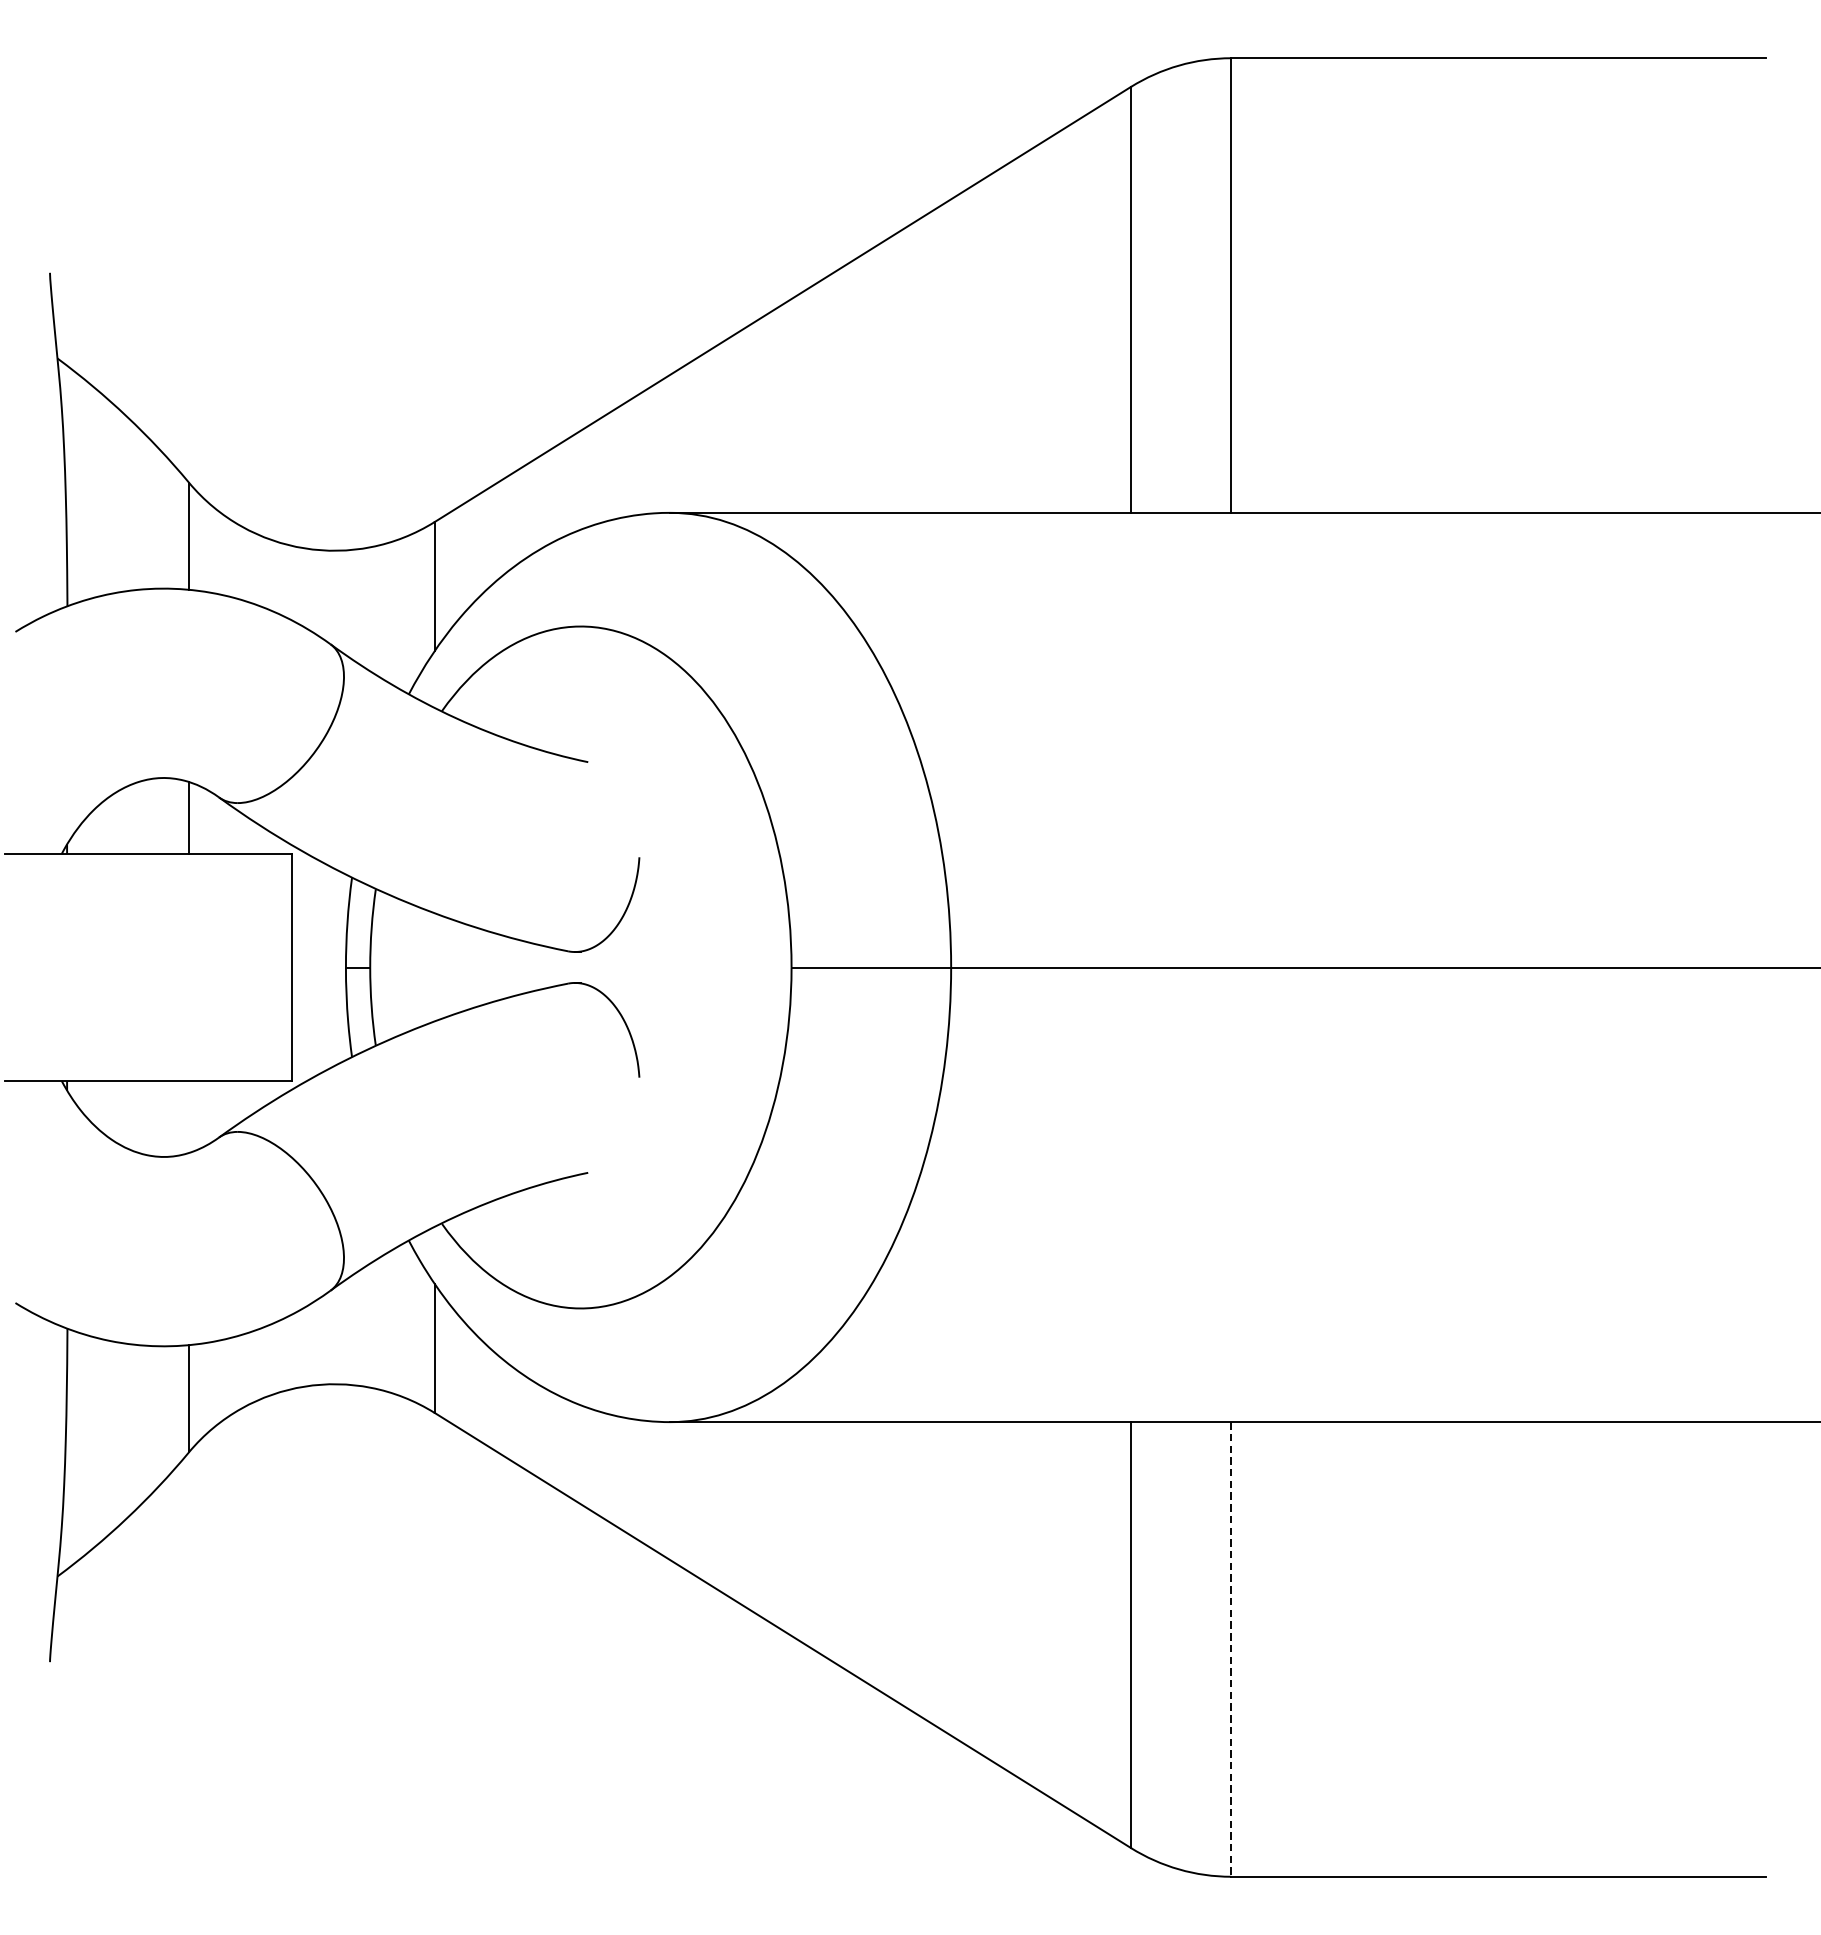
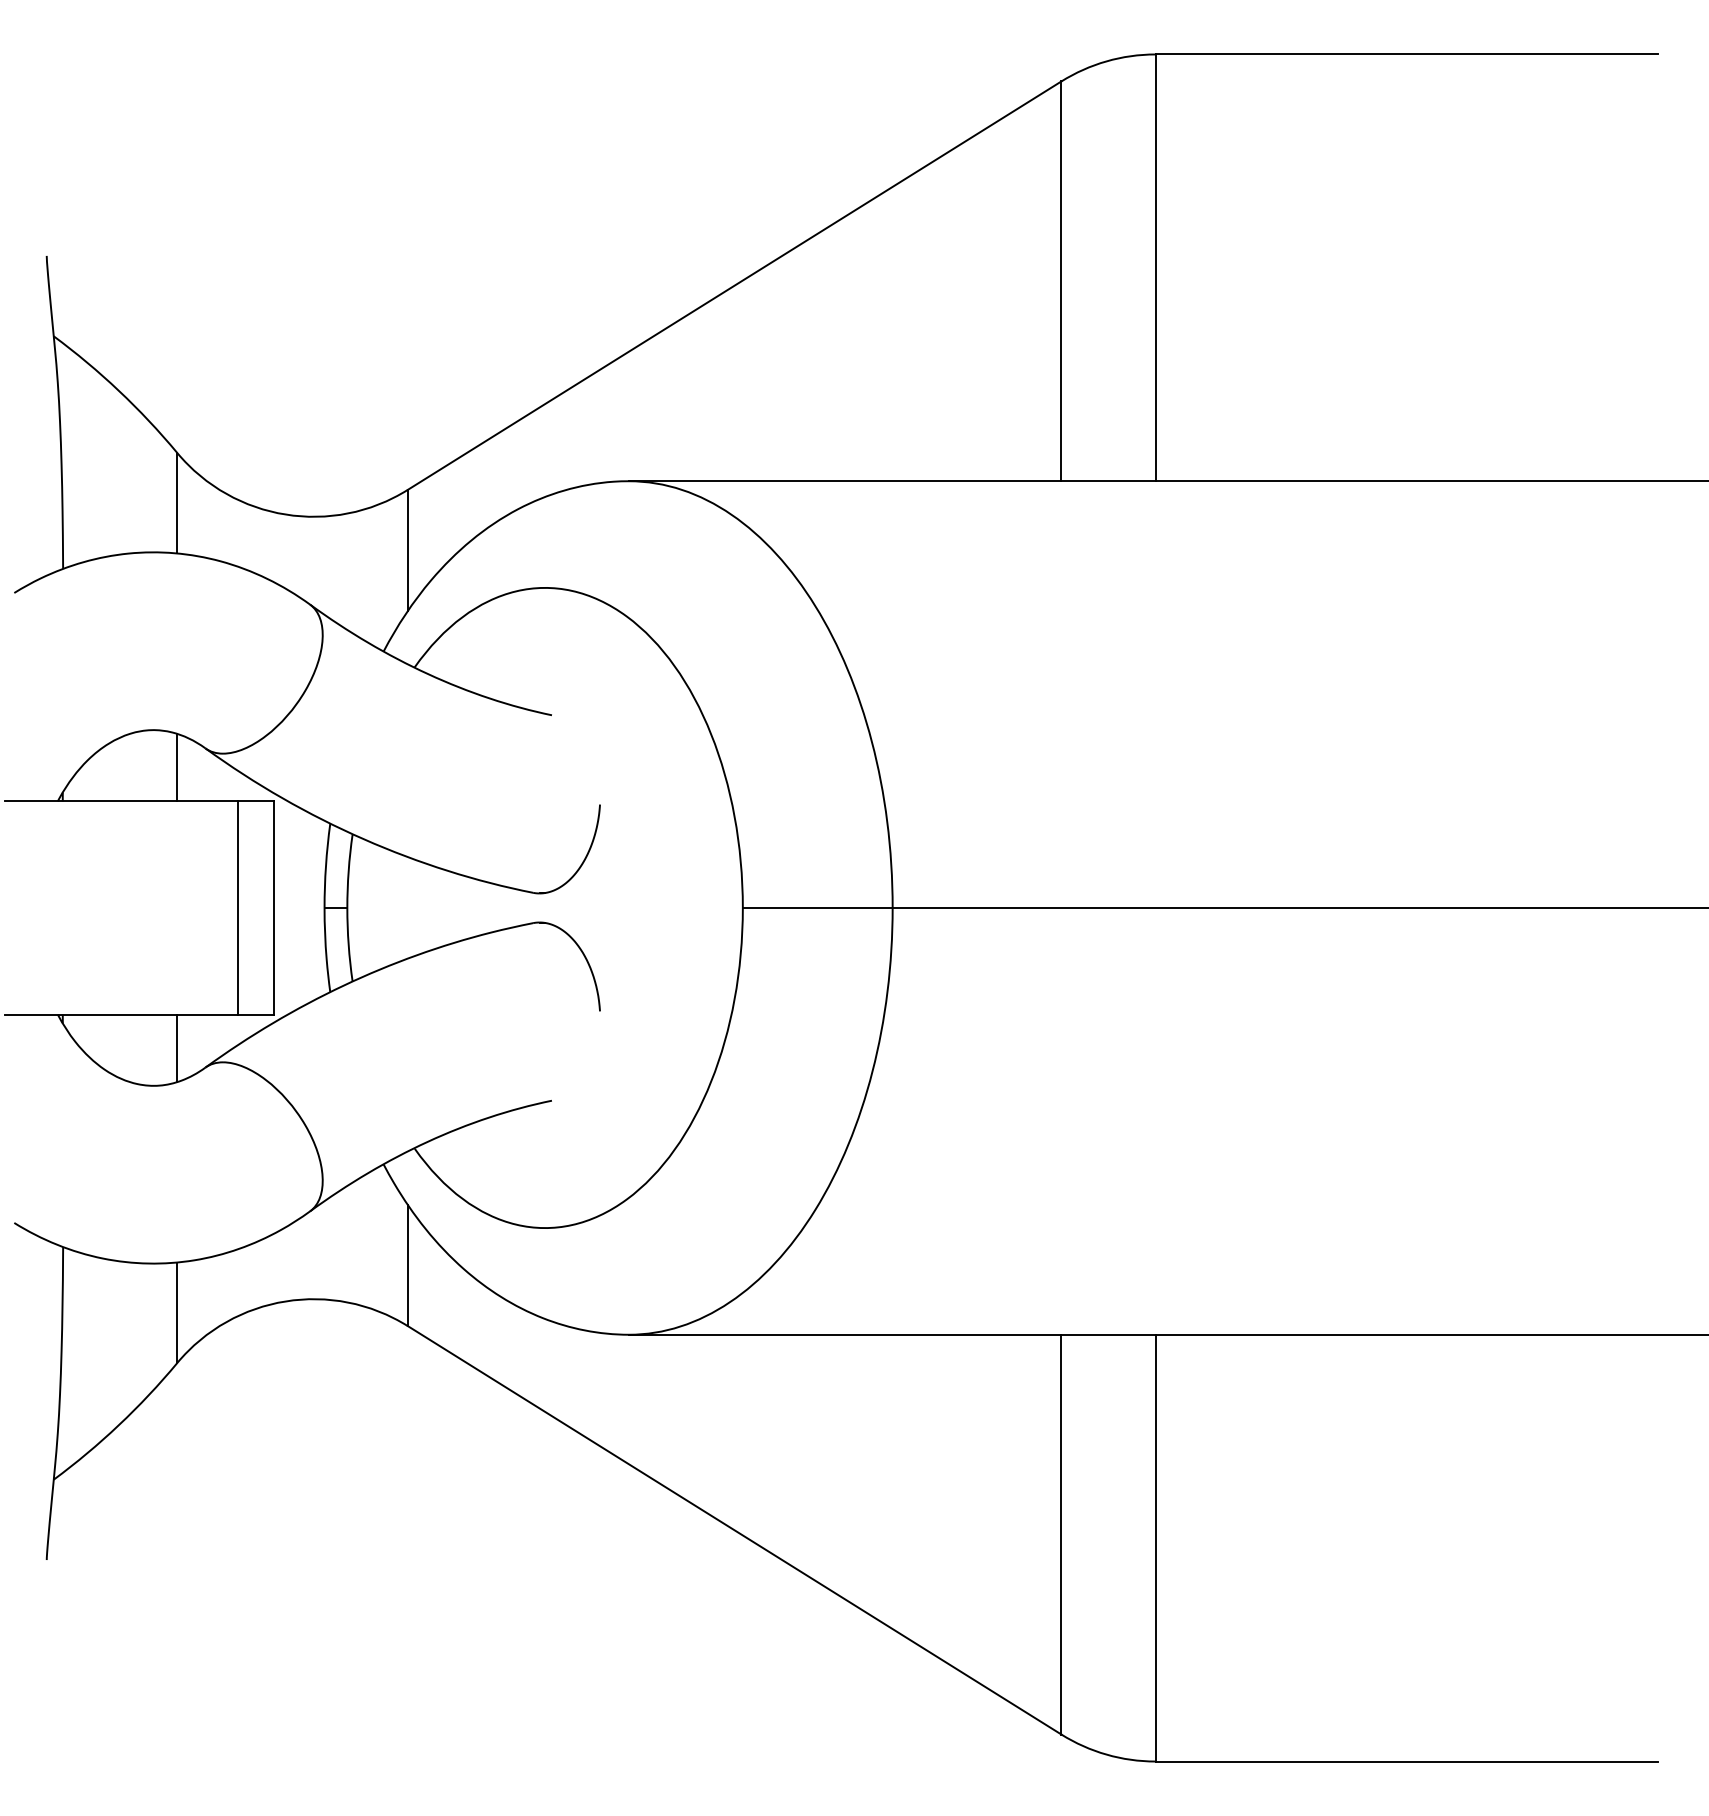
line: (254, 966) -> (238, 907), added
line: (189, 1117) -> (177, 1048), added
line: (1231, 1649) -> (1155, 1548), dashed -> solid

